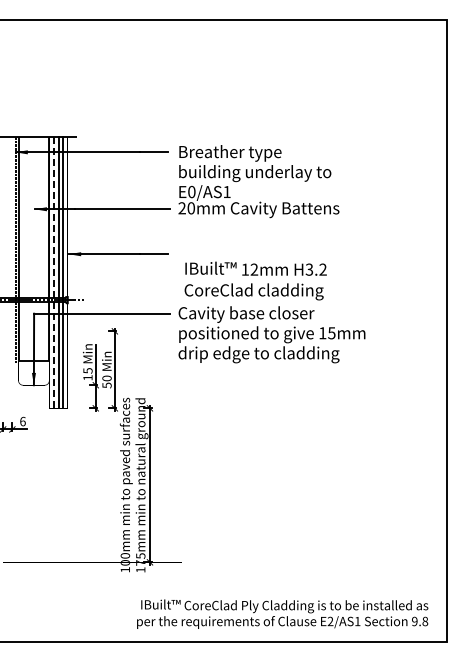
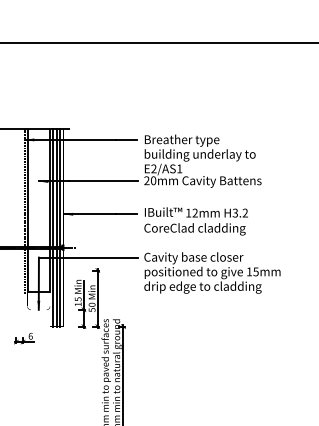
text: (191, 192) -> (153, 169), E0/AS1 -> E2/AS1
line: (53, 272) -> (53, 227), dashed -> solid
text: (255, 280) -> (196, 221), moved

